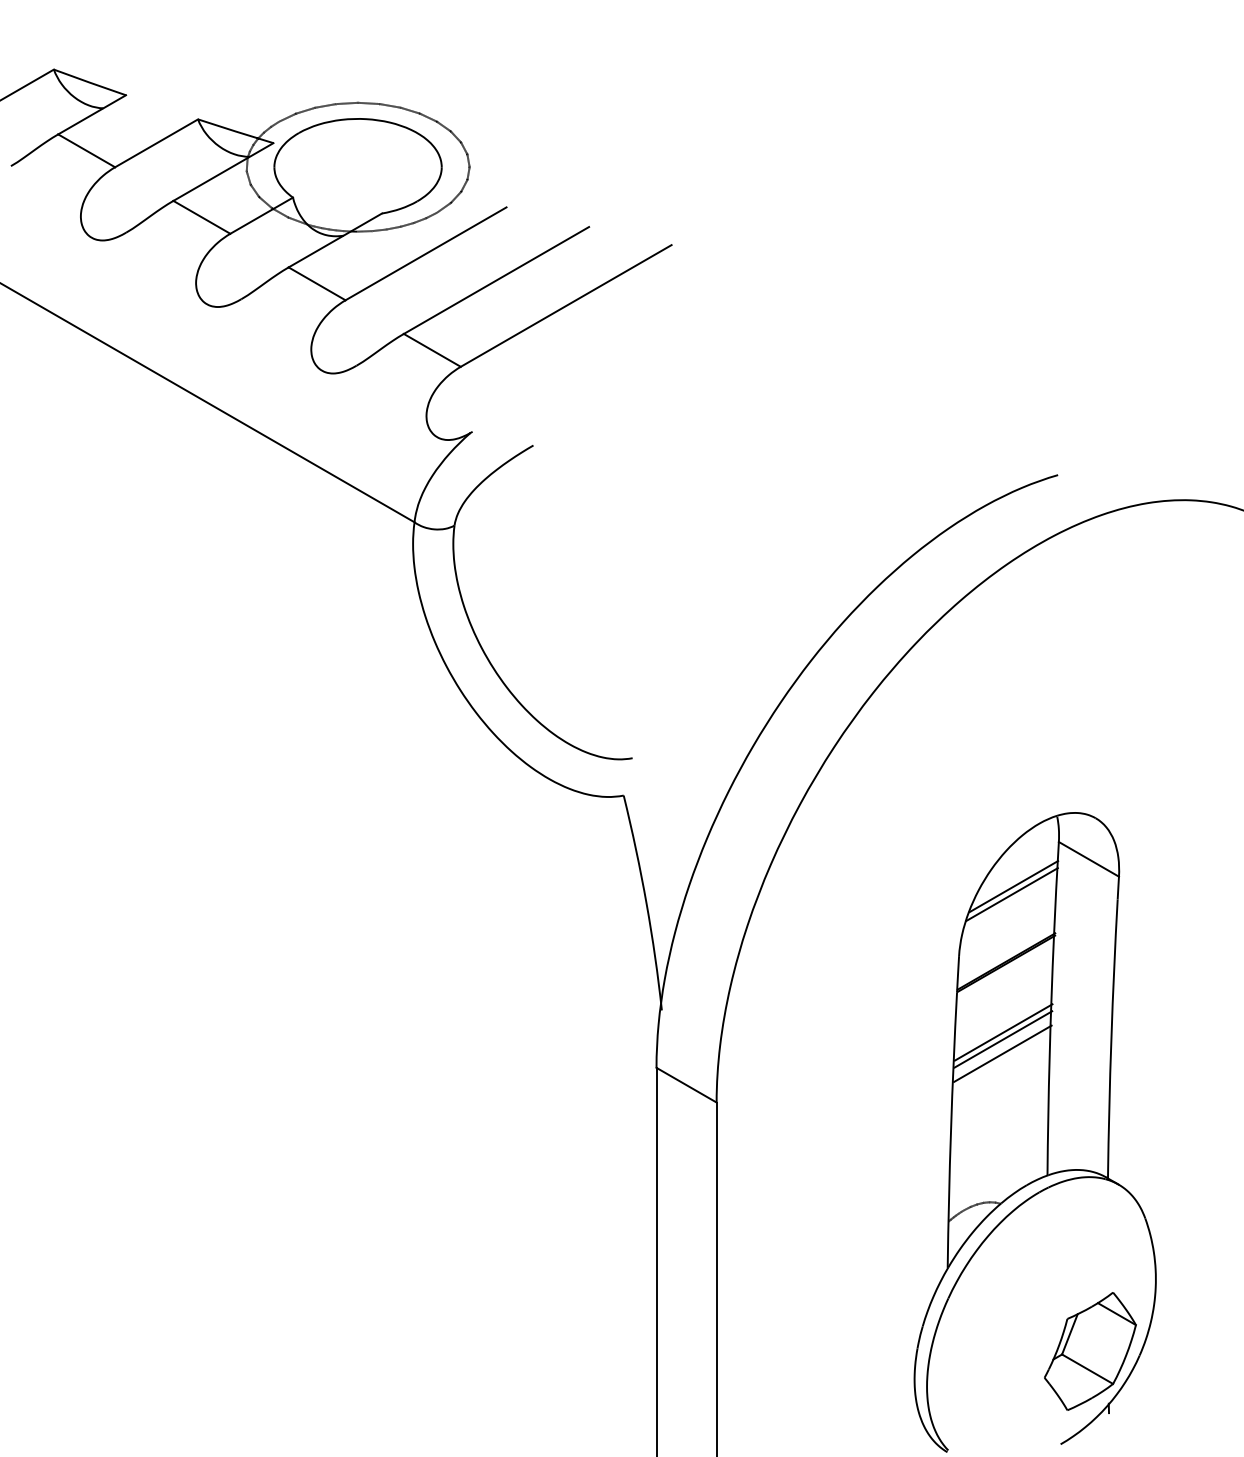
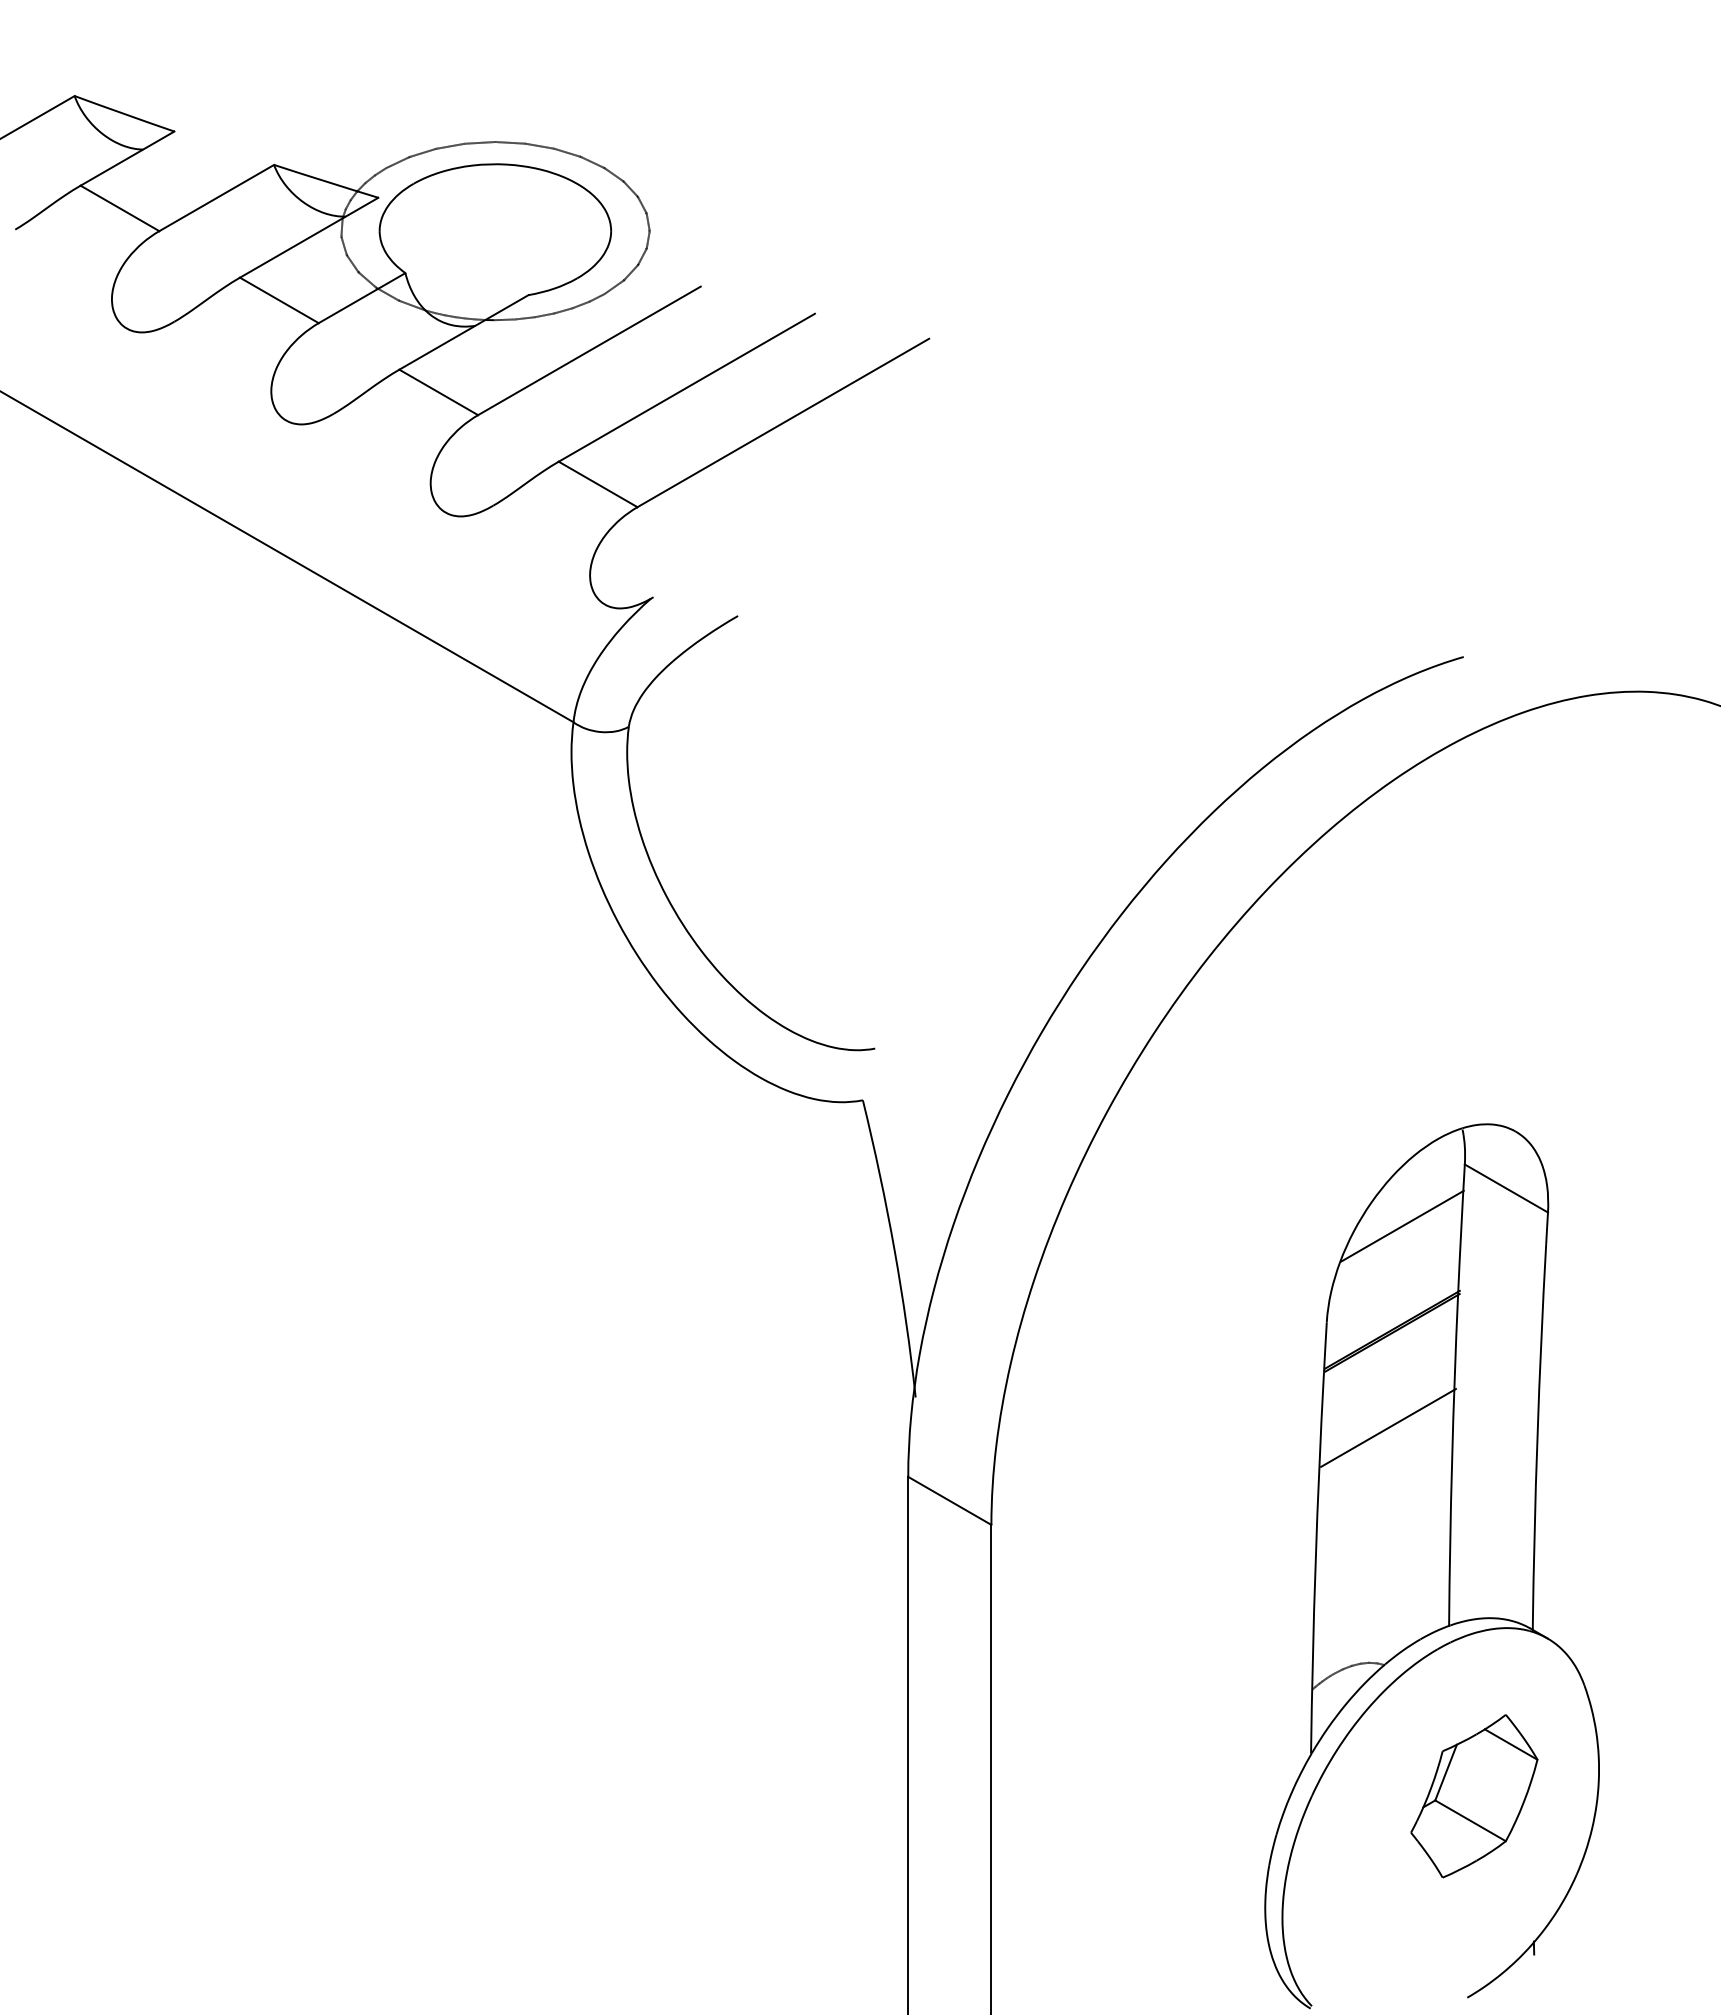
line: (1011, 894) -> (1399, 1236), removed
line: (1002, 1039) -> (1387, 1437), removed
line: (1002, 1053) -> (1386, 1457), removed
part: (1090, 1351) -> (1474, 1796), moved

